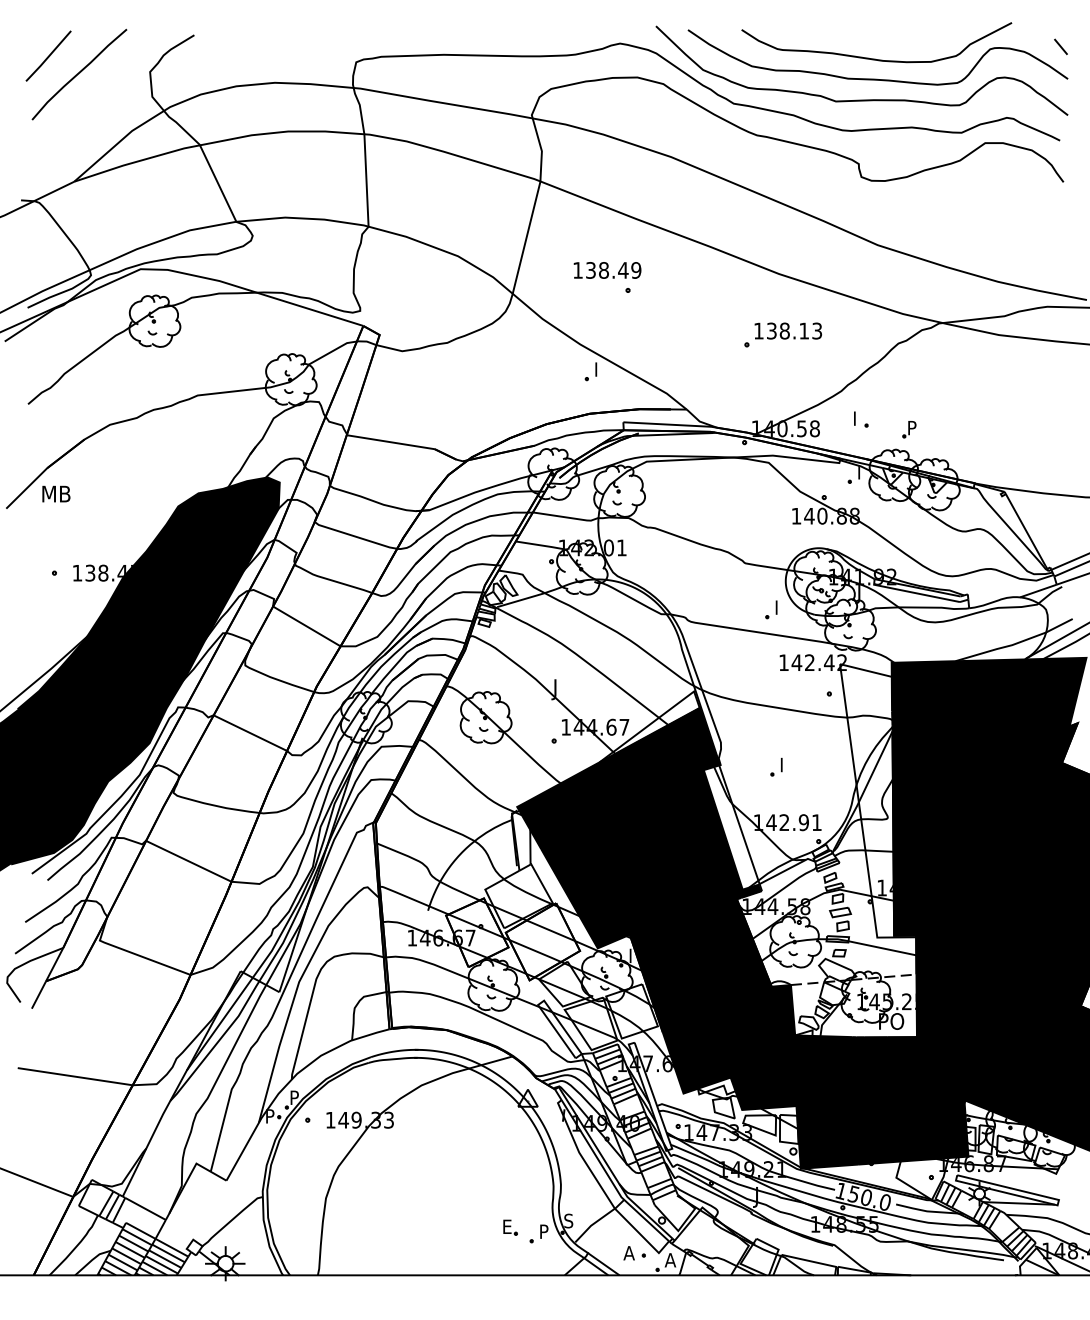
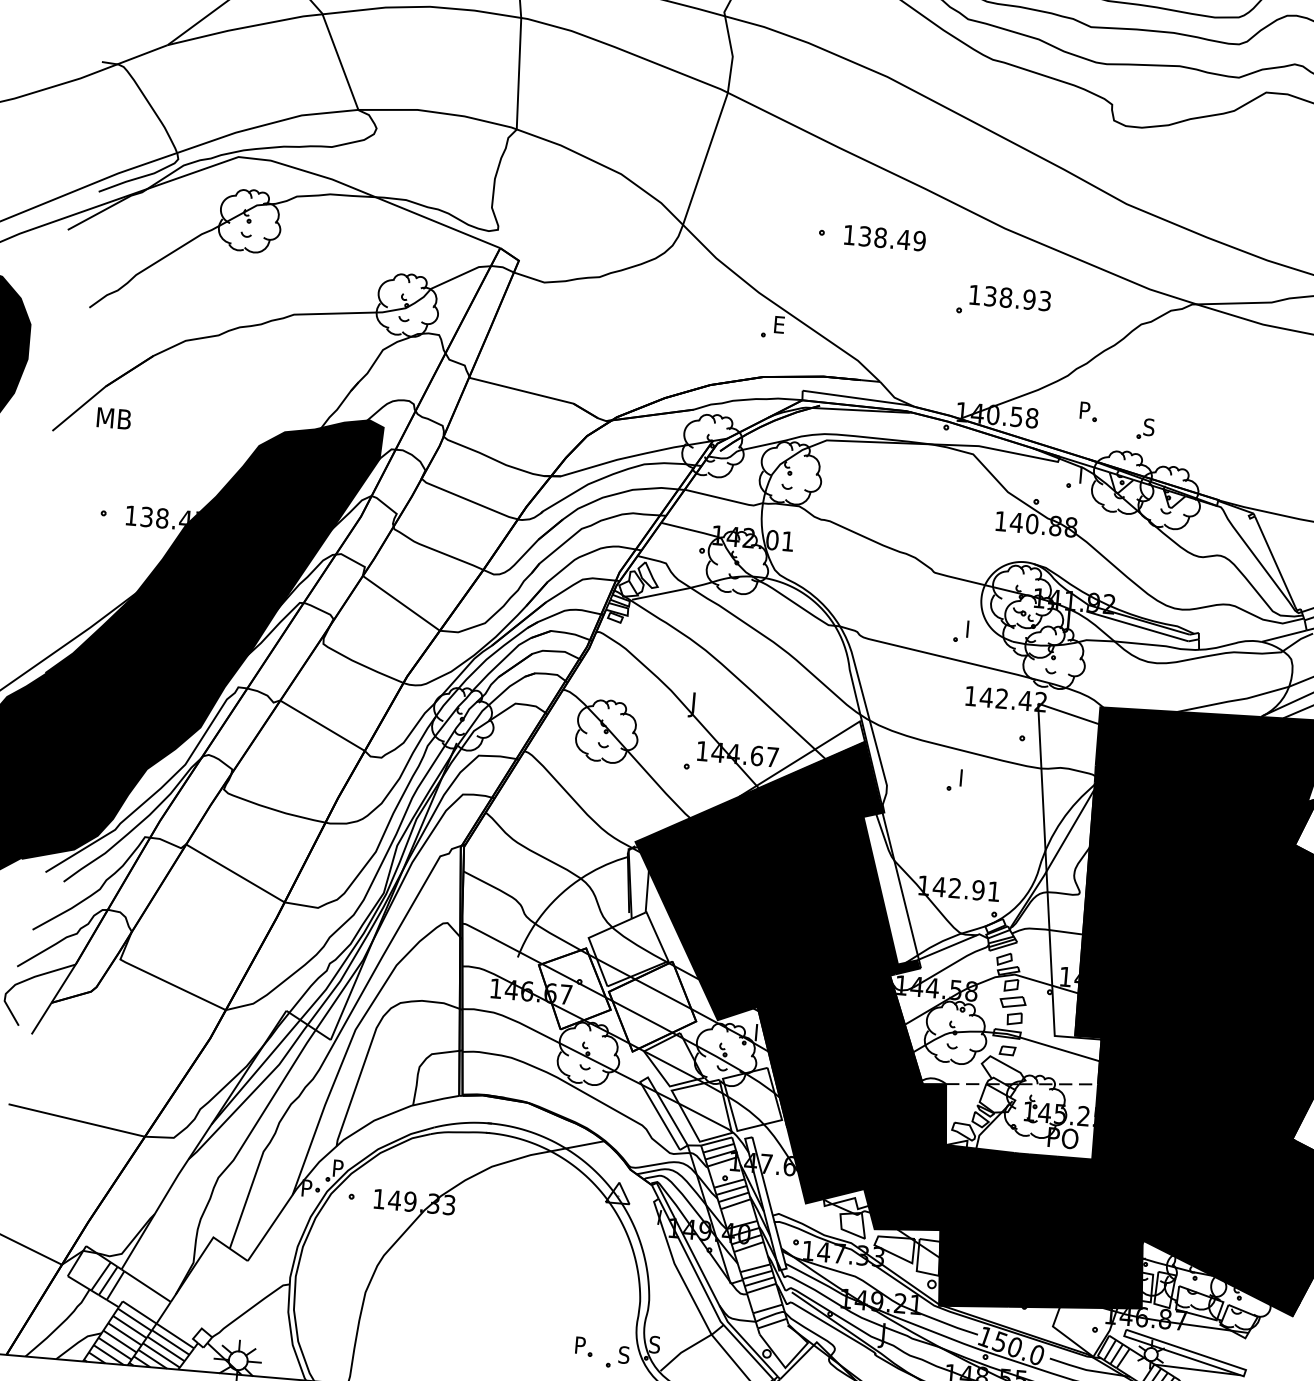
text: (607, 270) -> (884, 238), moved
text: (804, 330) -> (1029, 299), 138.13 -> 138.93
text: (600, 369) -> (780, 324), I -> E
text: (858, 415) -> (1085, 406), I -> P
text: (911, 427) -> (1148, 426), P -> S
part: (776, 766) -> (954, 779), moved
text: (508, 1226) -> (581, 1345), E -> P
text: (543, 1231) -> (623, 1354), P -> S

